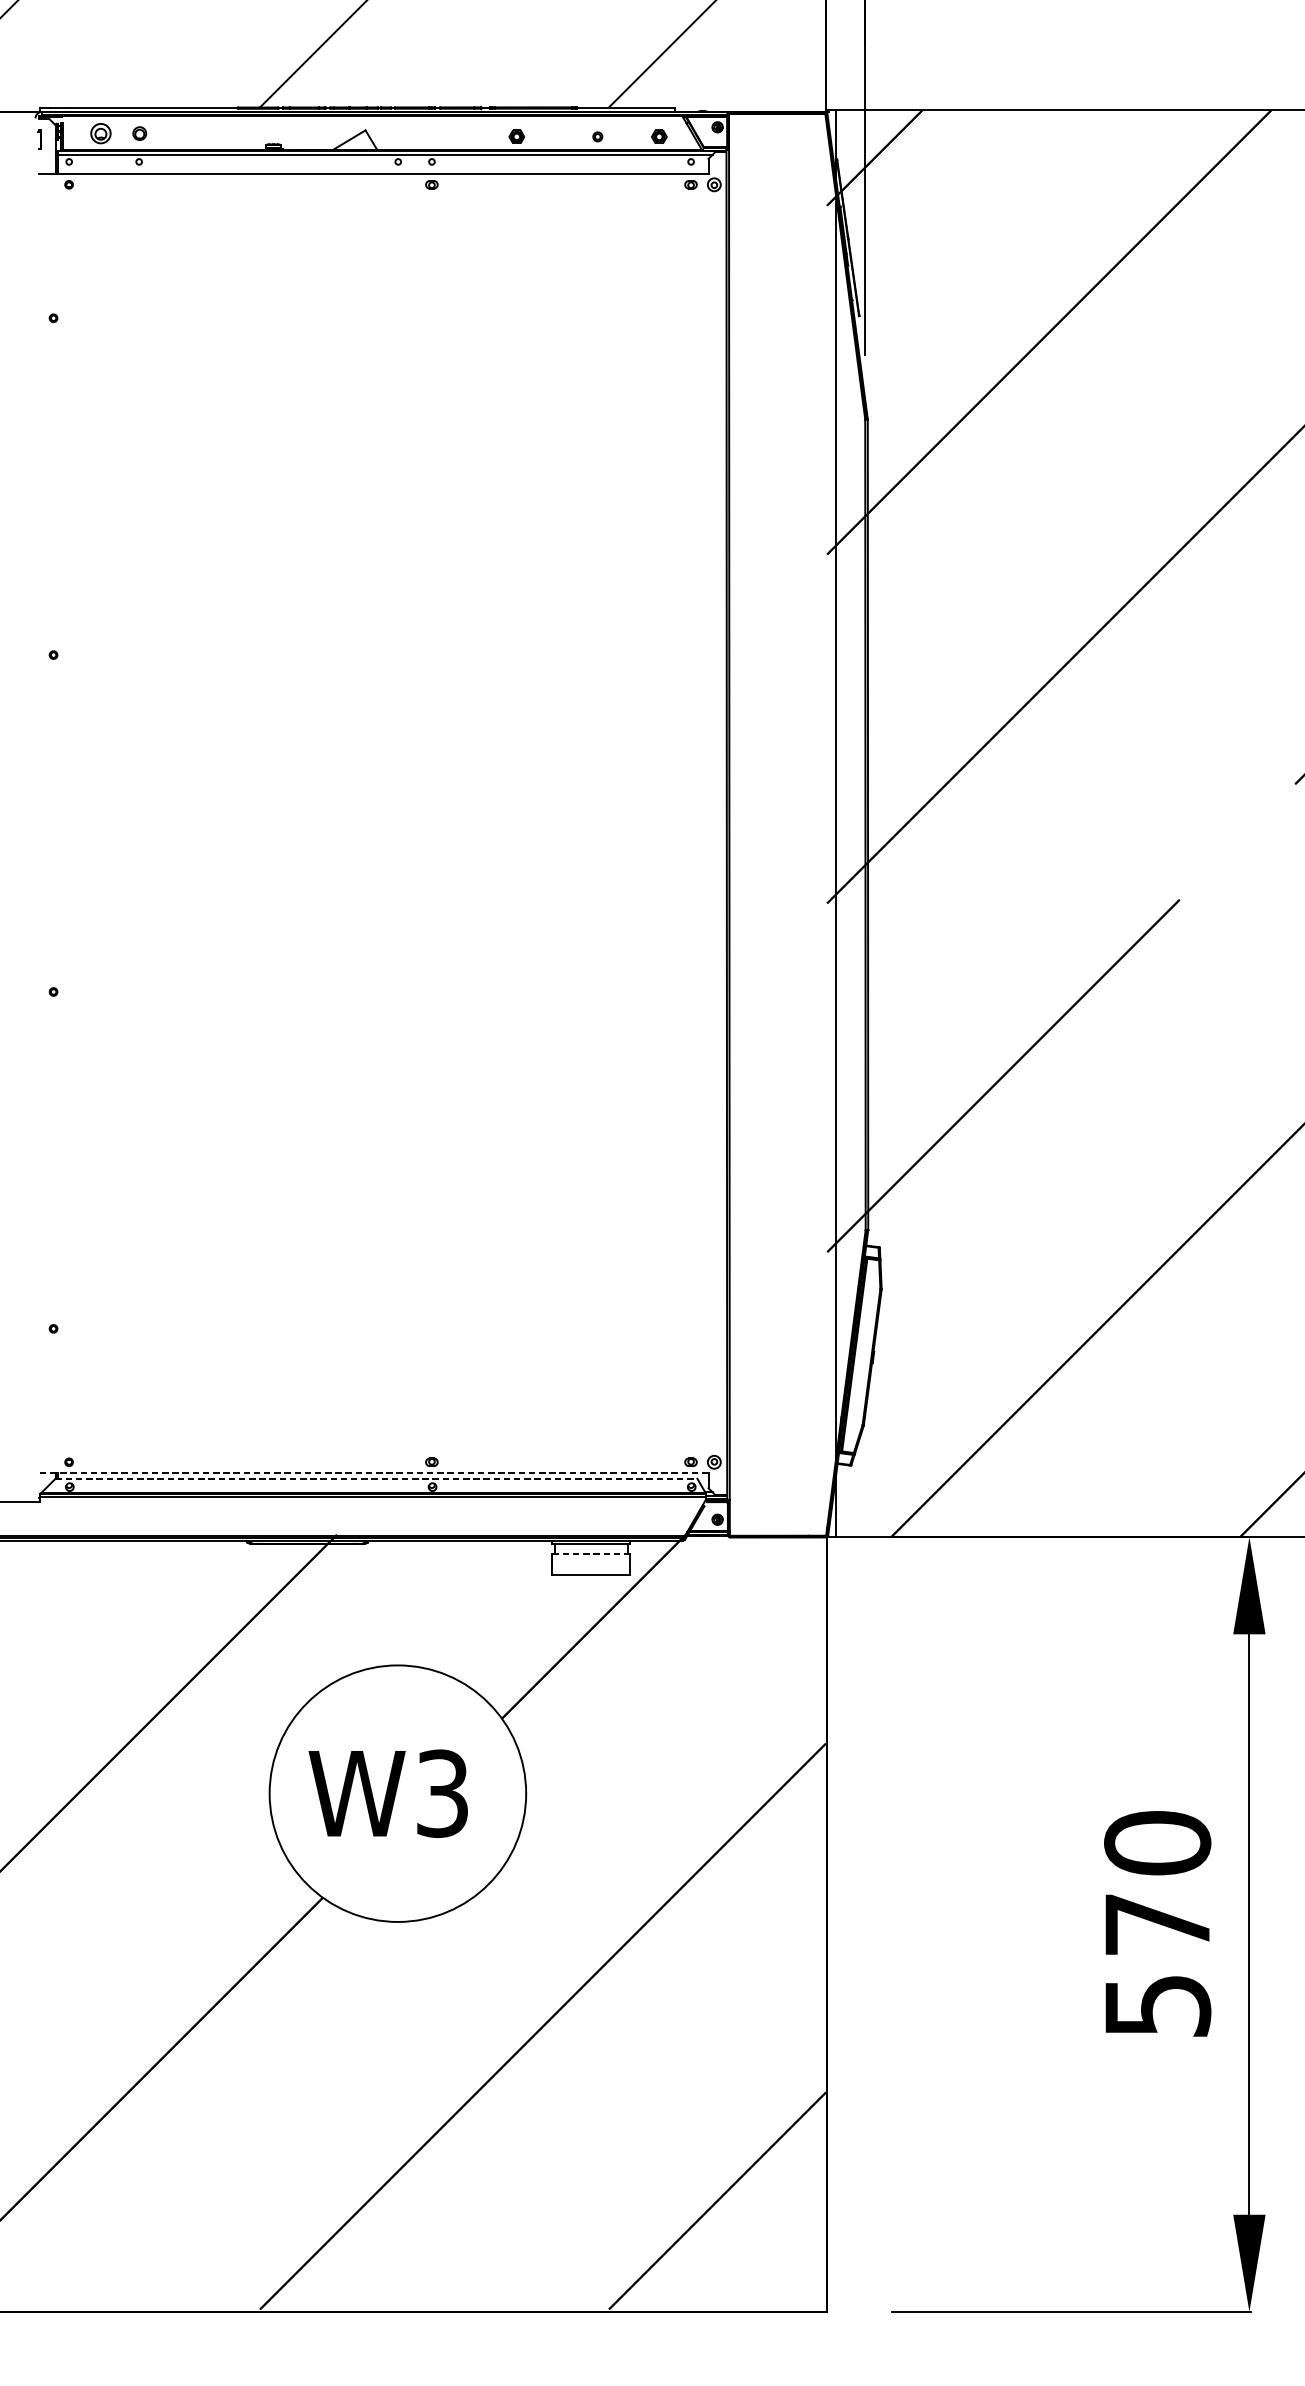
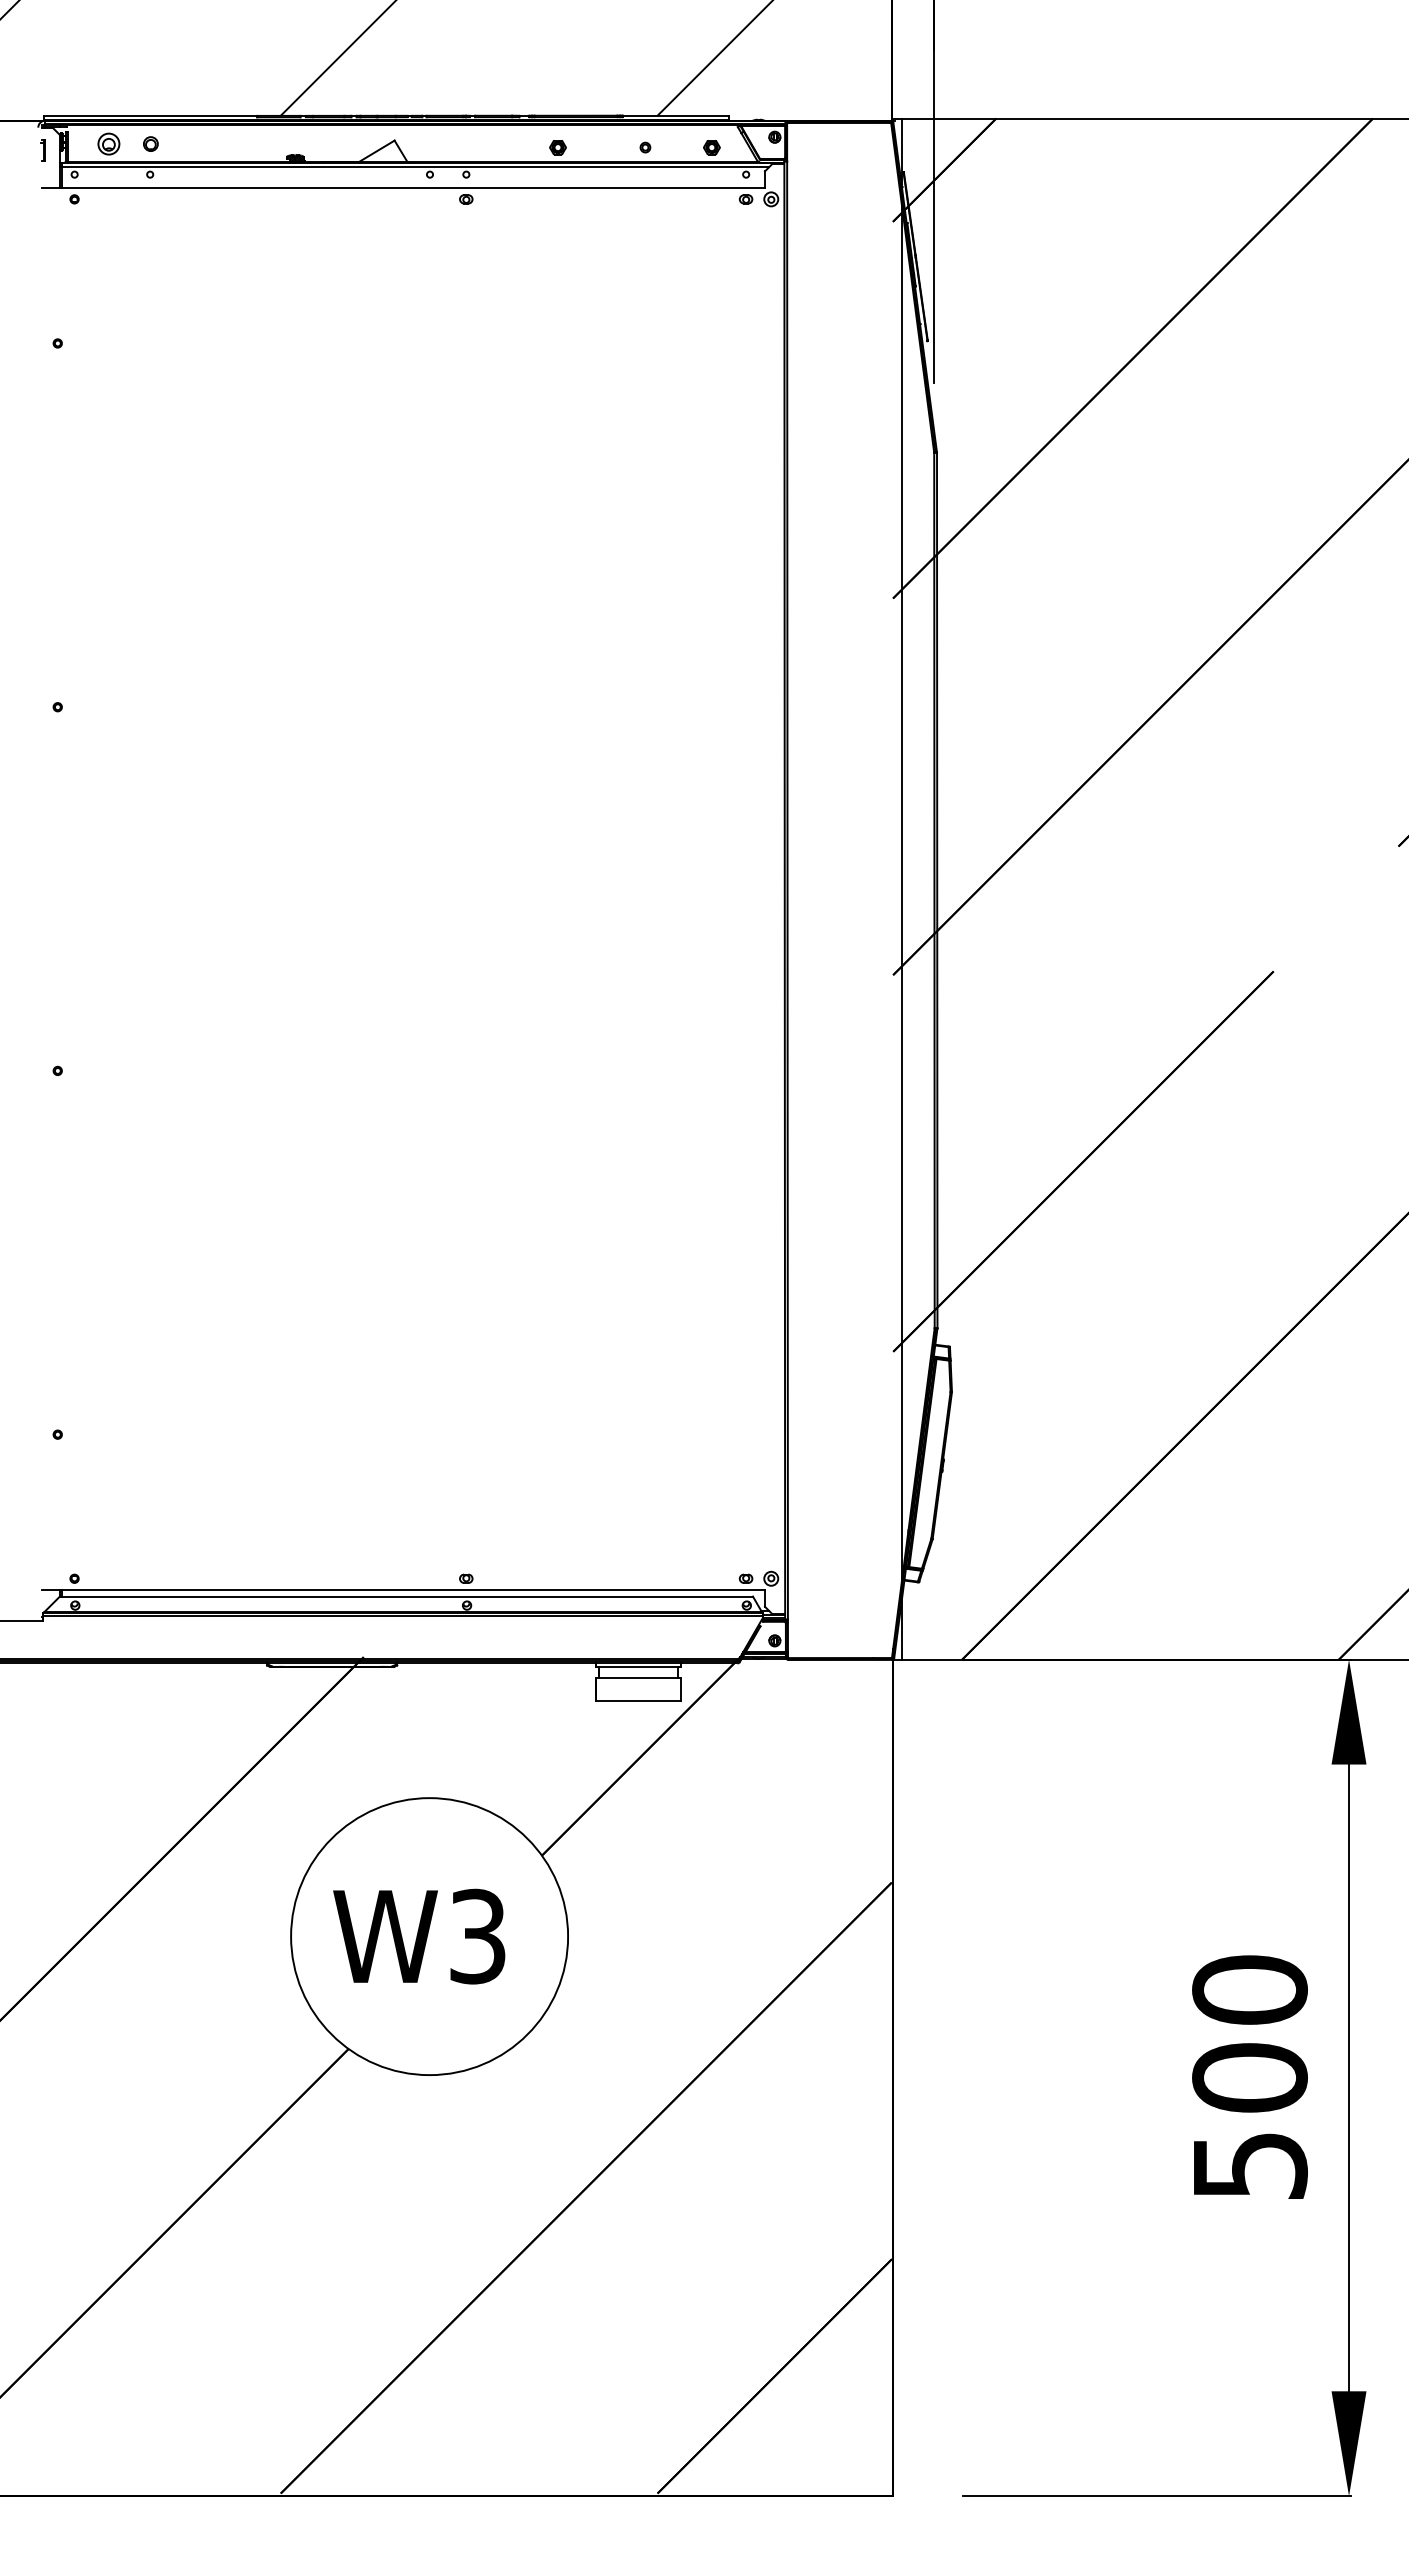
line: (373, 1472) -> (403, 1589), dashed -> solid
line: (376, 1478) -> (406, 1596), dashed -> solid
line: (590, 1554) -> (637, 1678), dashed -> solid
text: (1157, 1924) -> (1249, 2077), 570 -> 500

